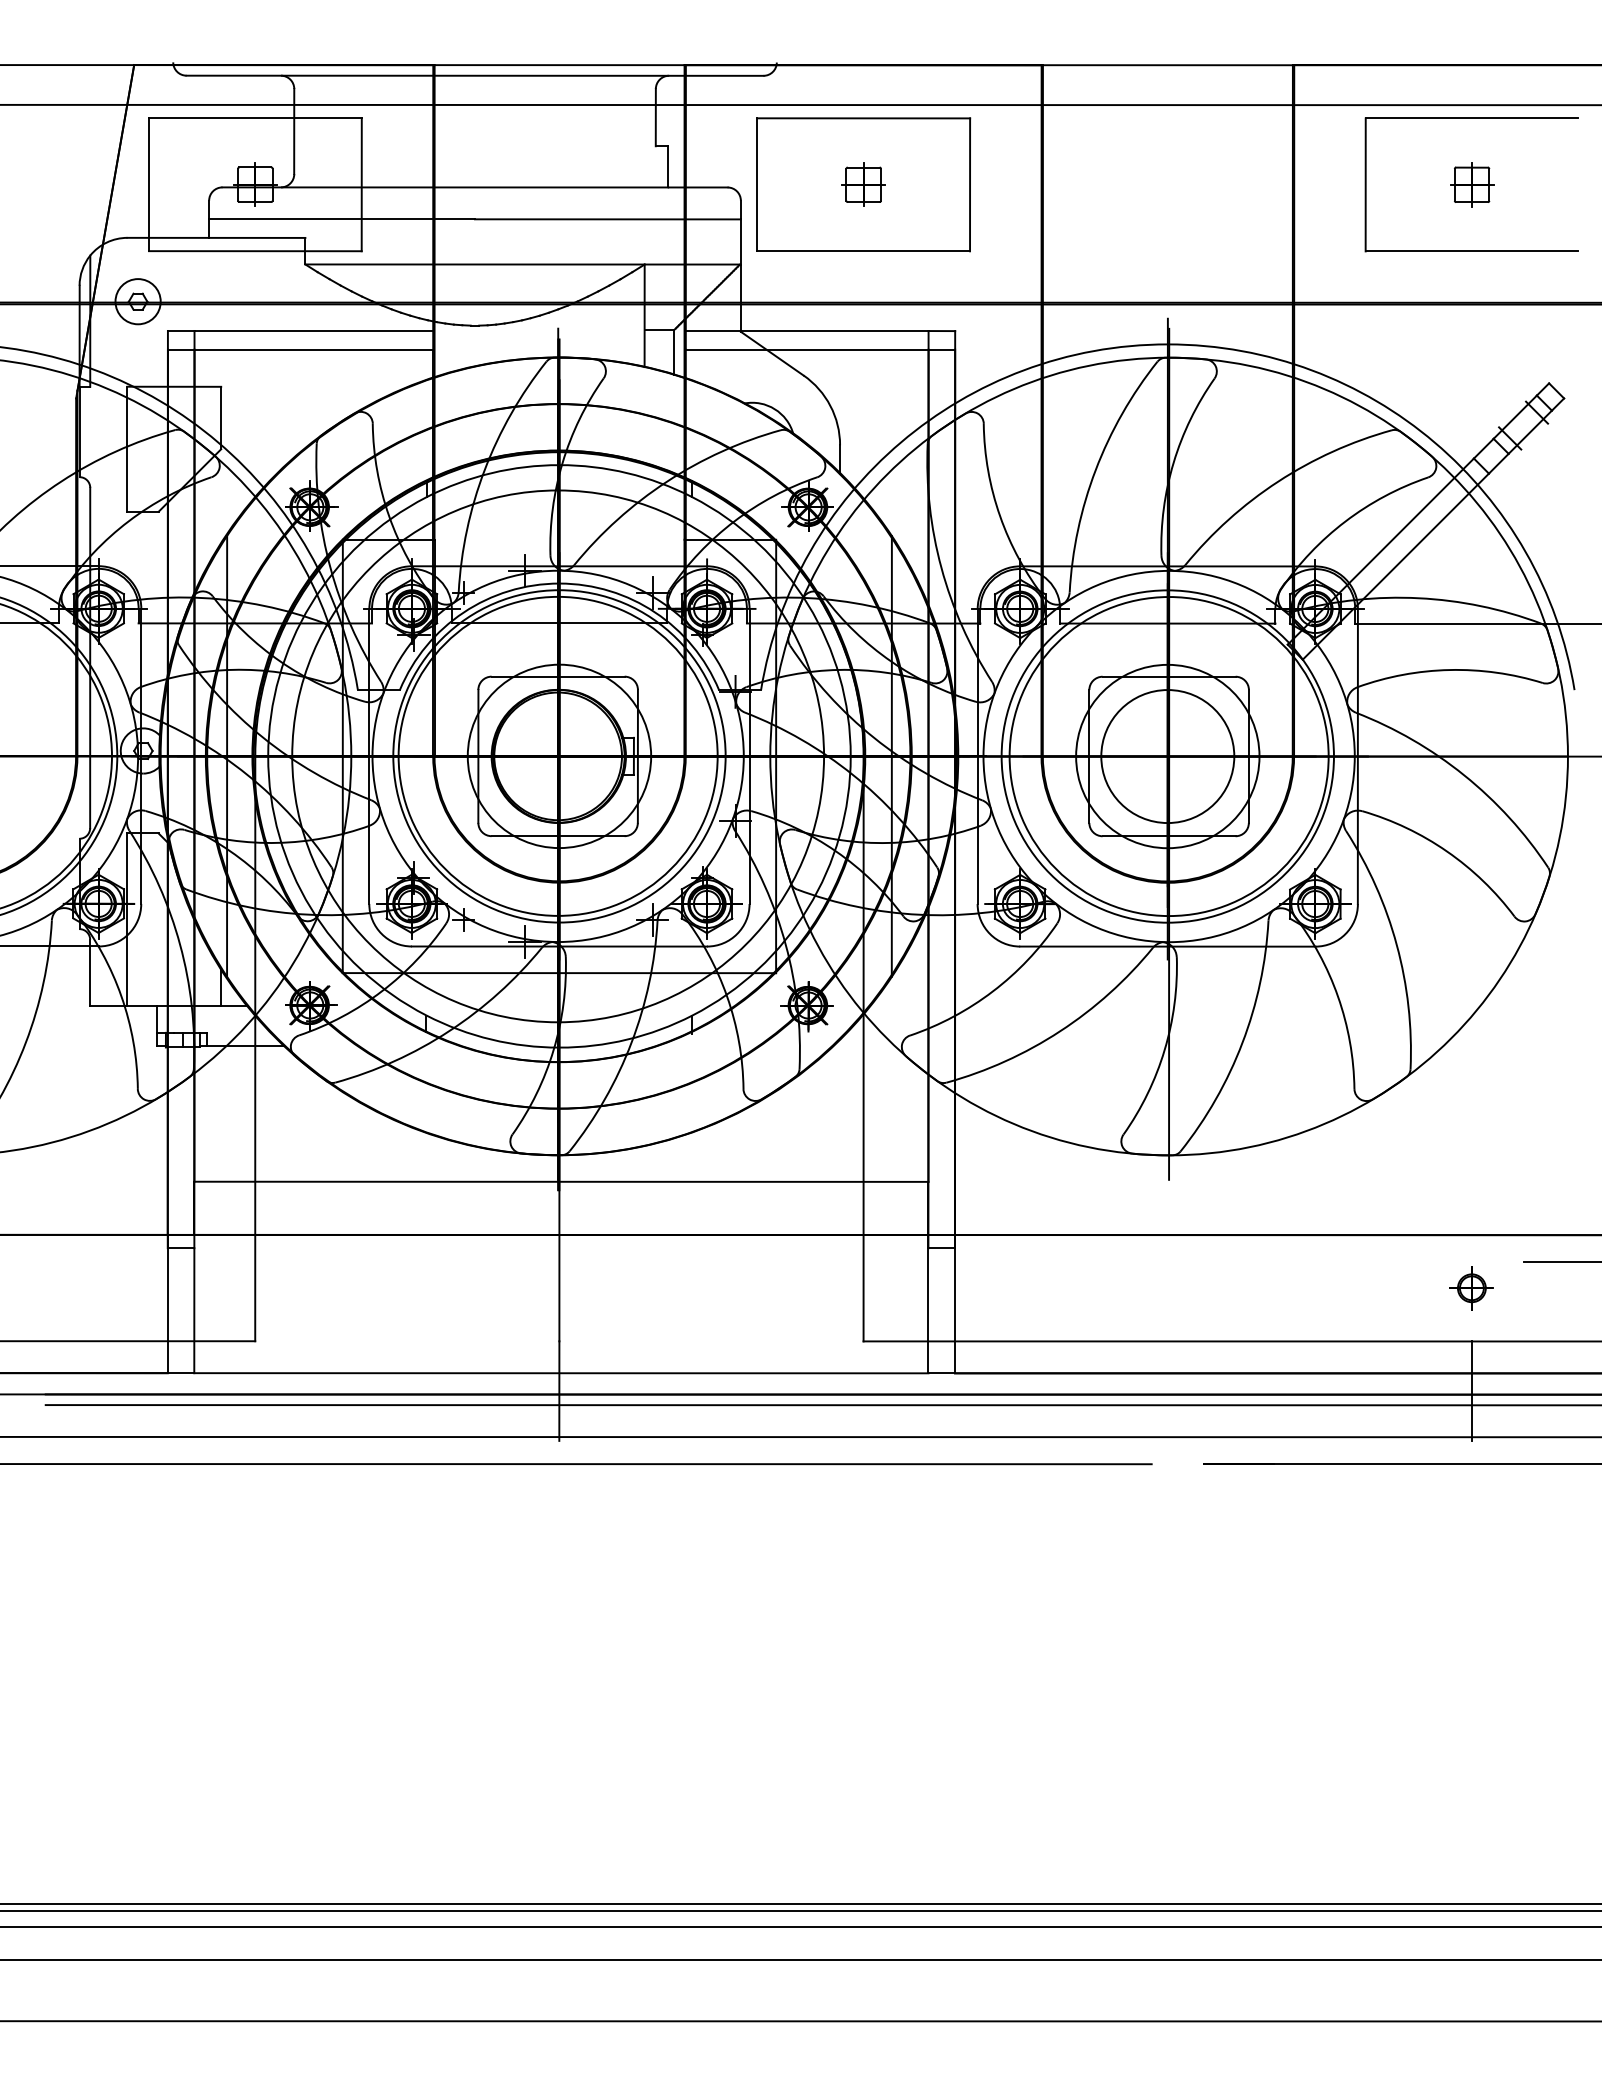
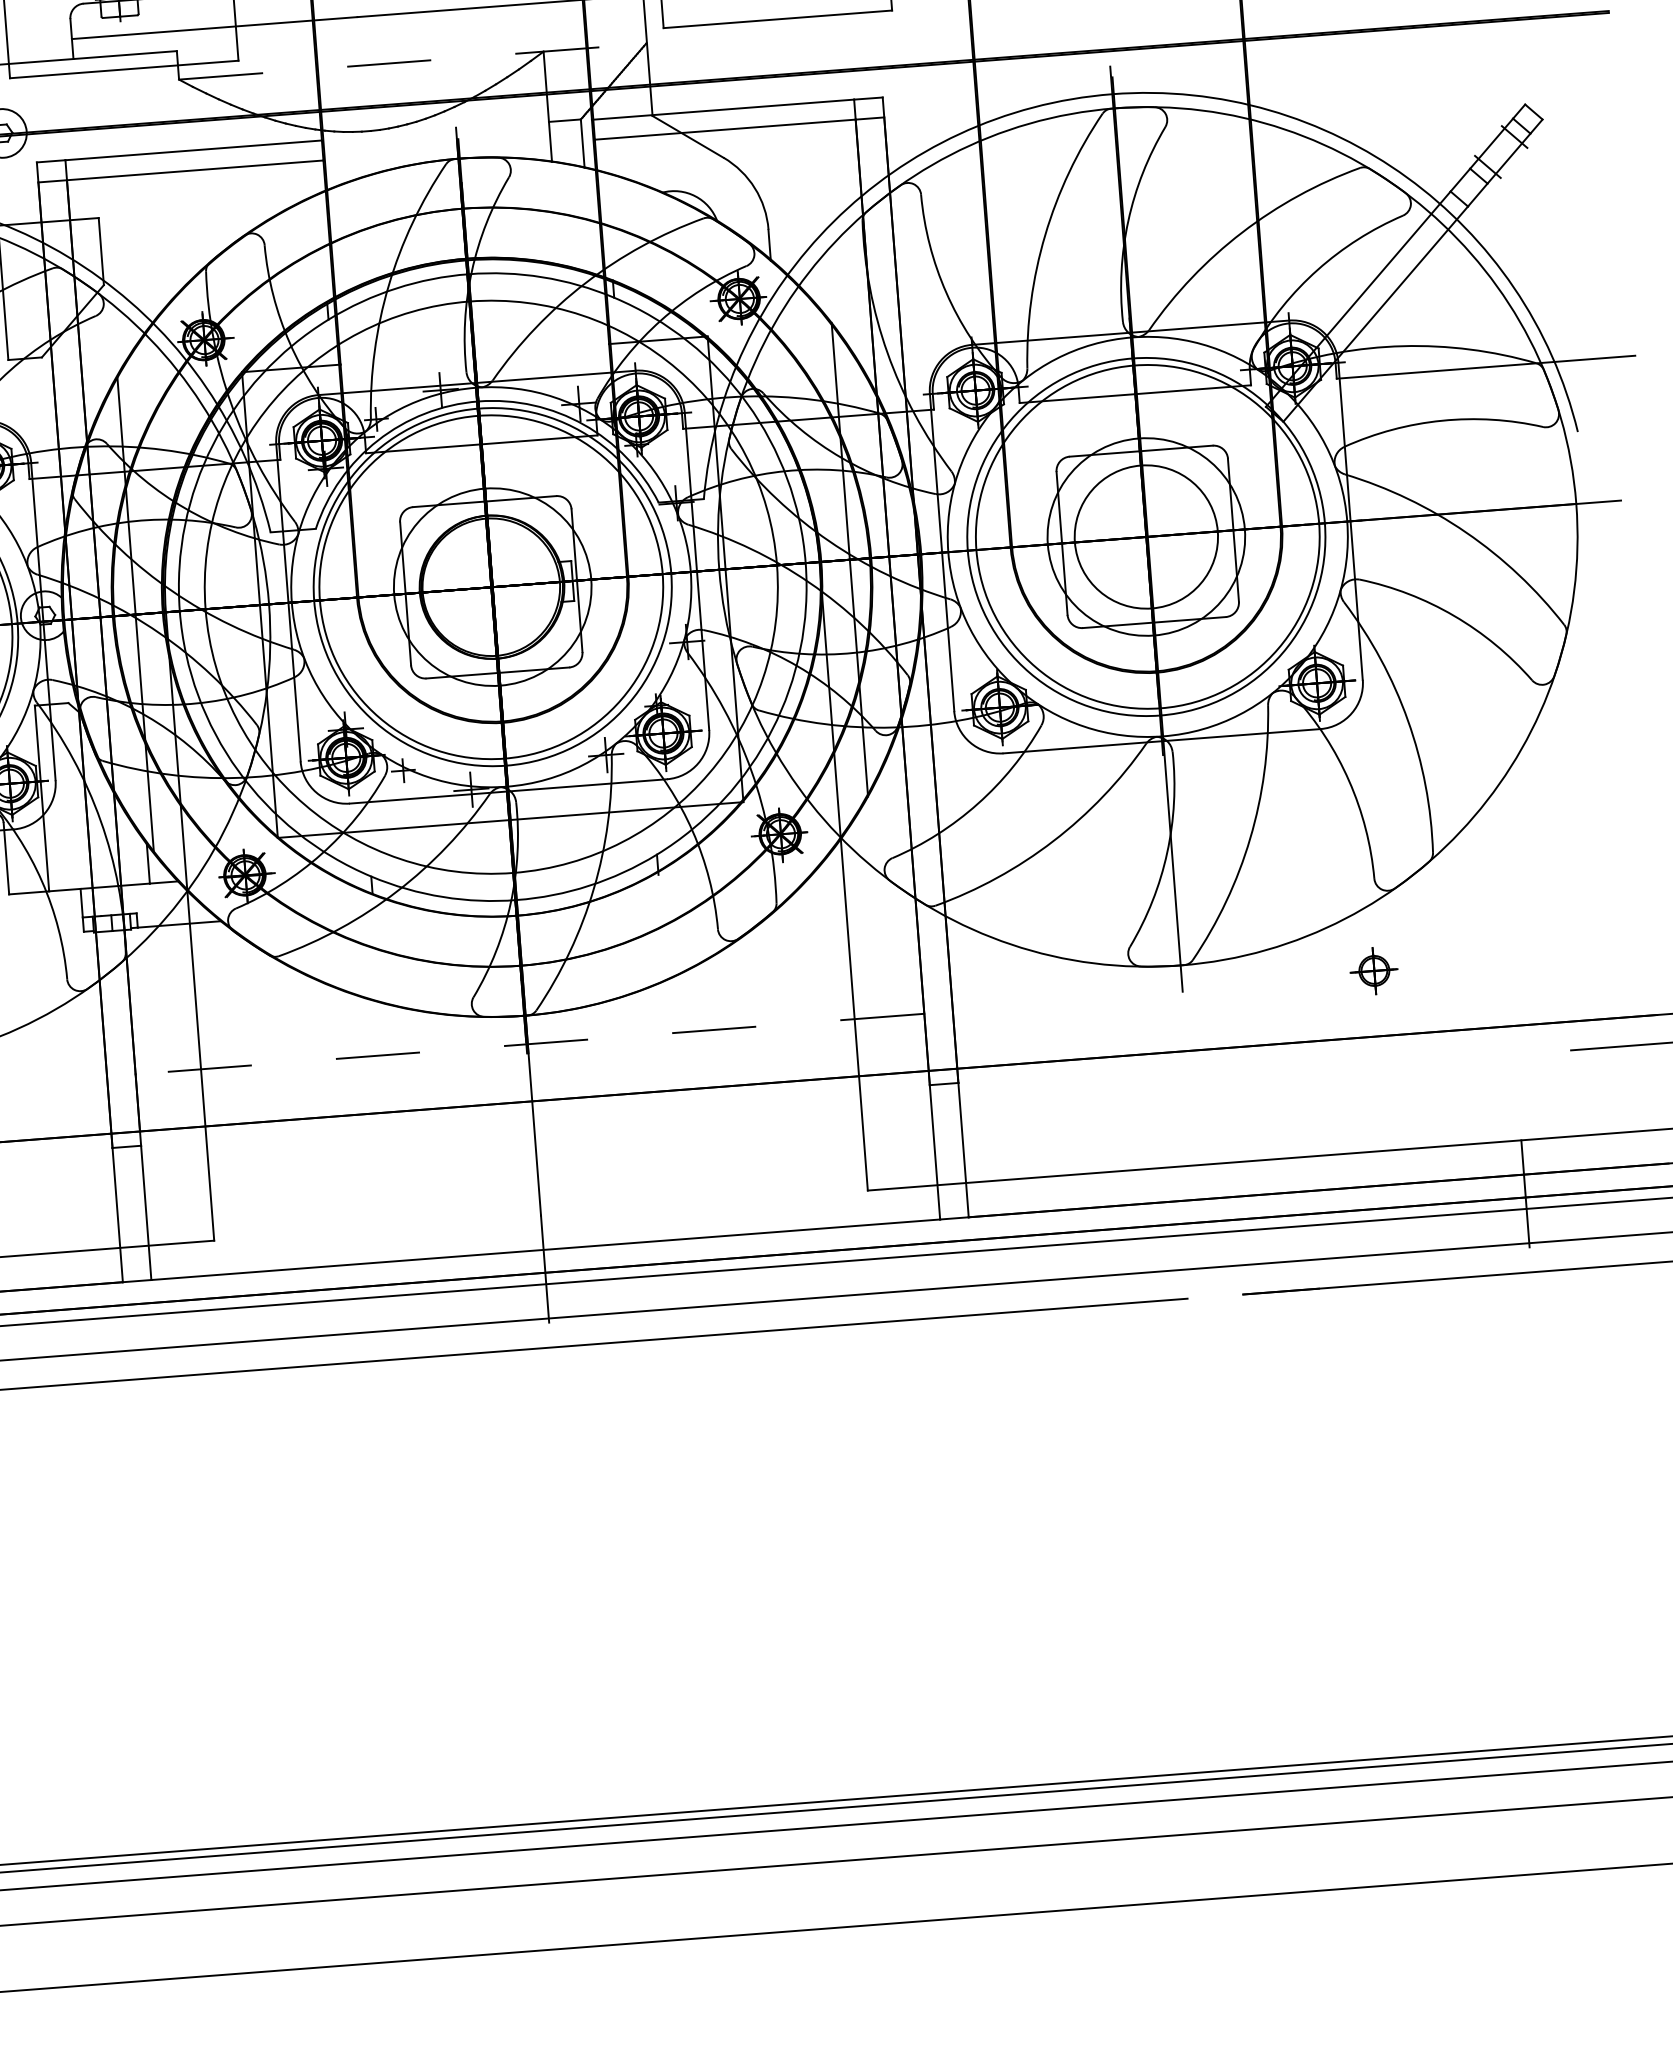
line: (523, 264) -> (413, 61), solid -> dashed
line: (560, 1181) -> (528, 1043), solid -> dashed
part: (1471, 1288) -> (1373, 971), moved

